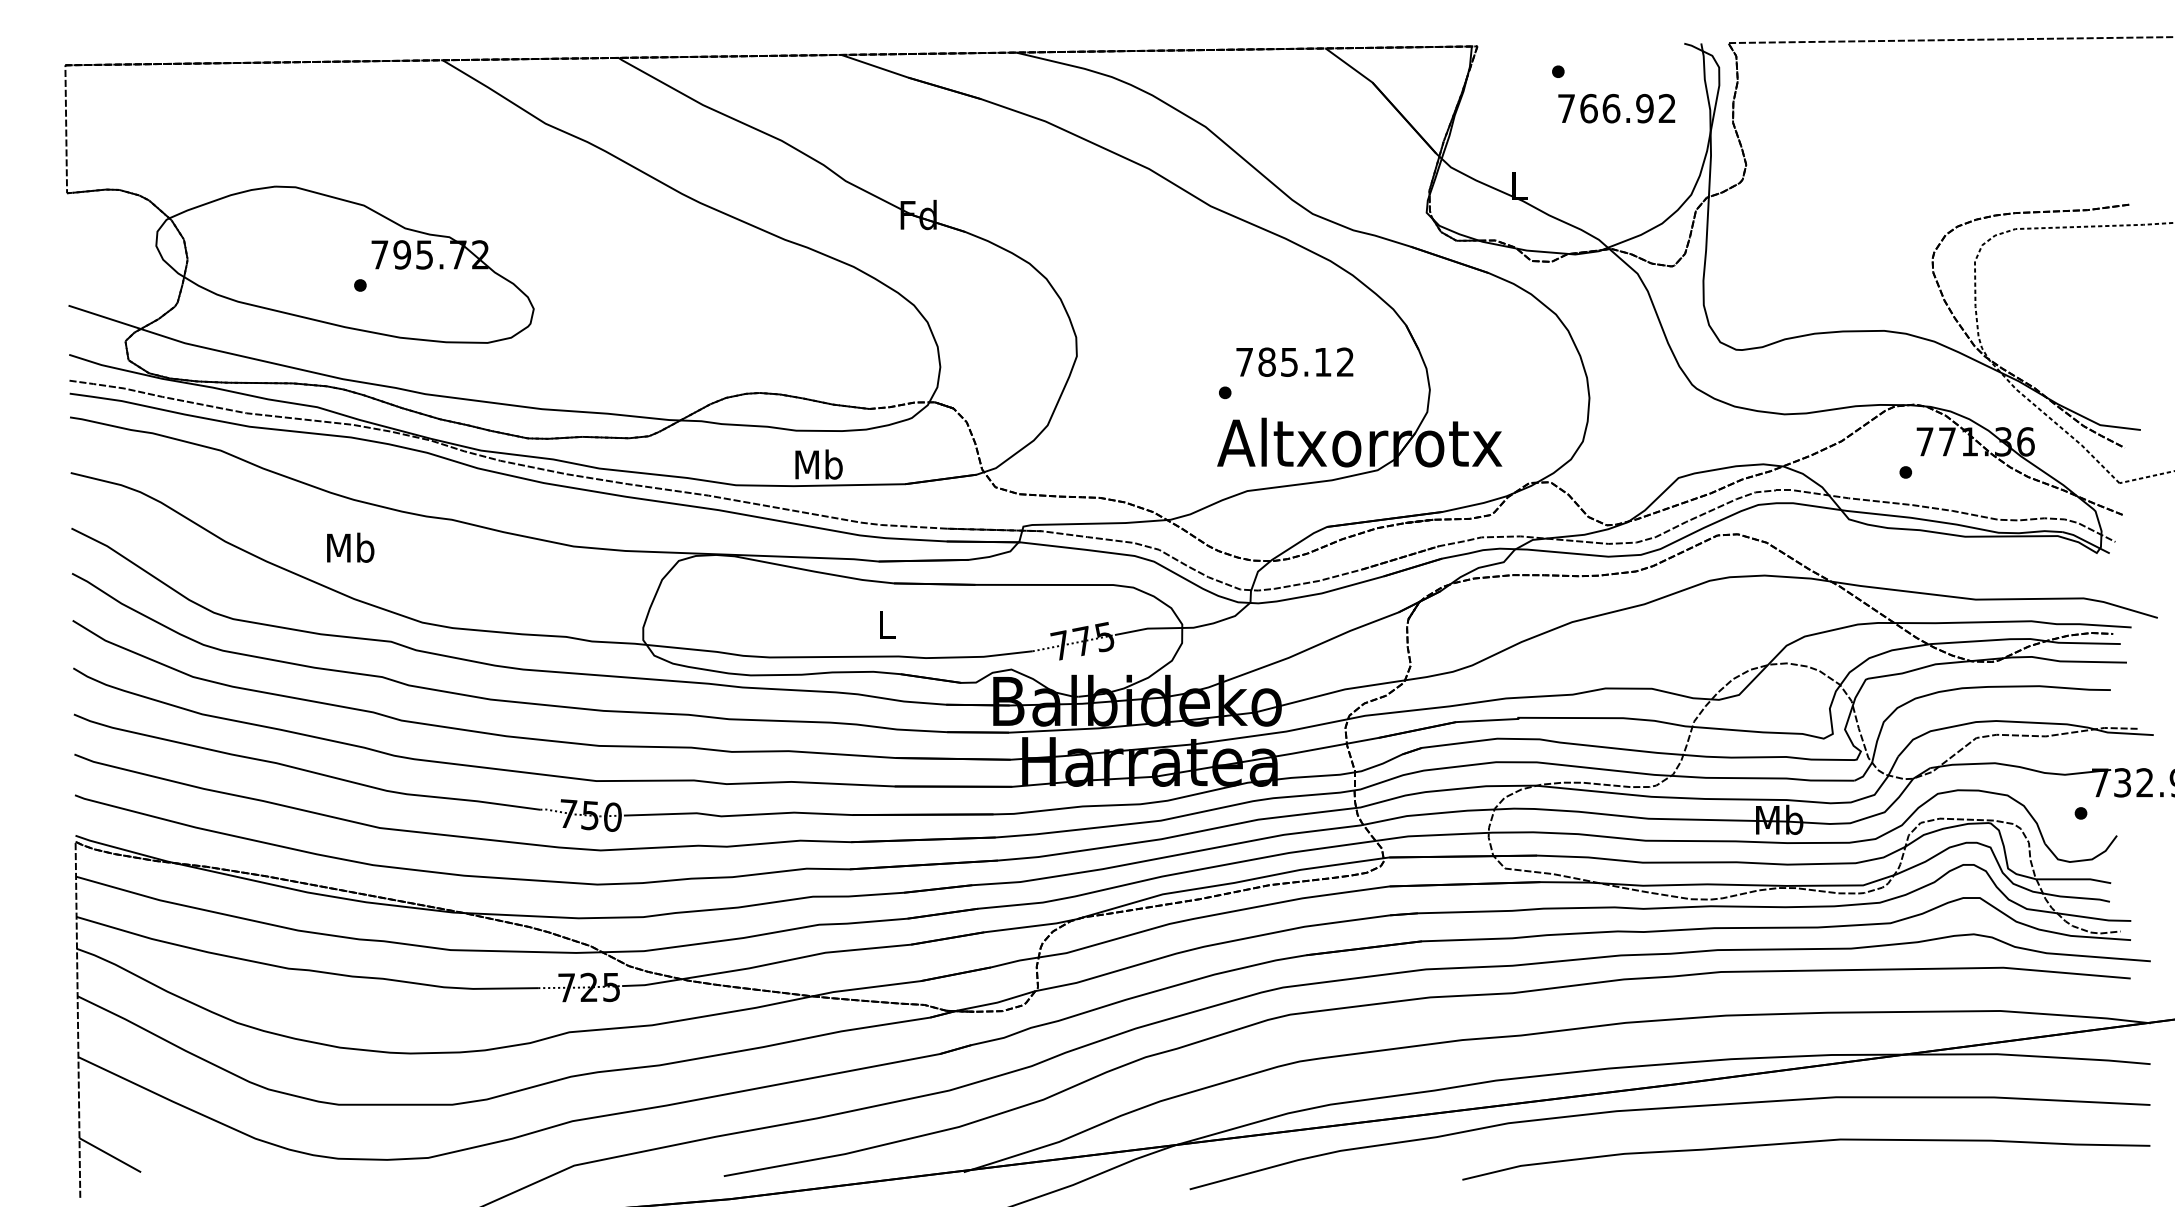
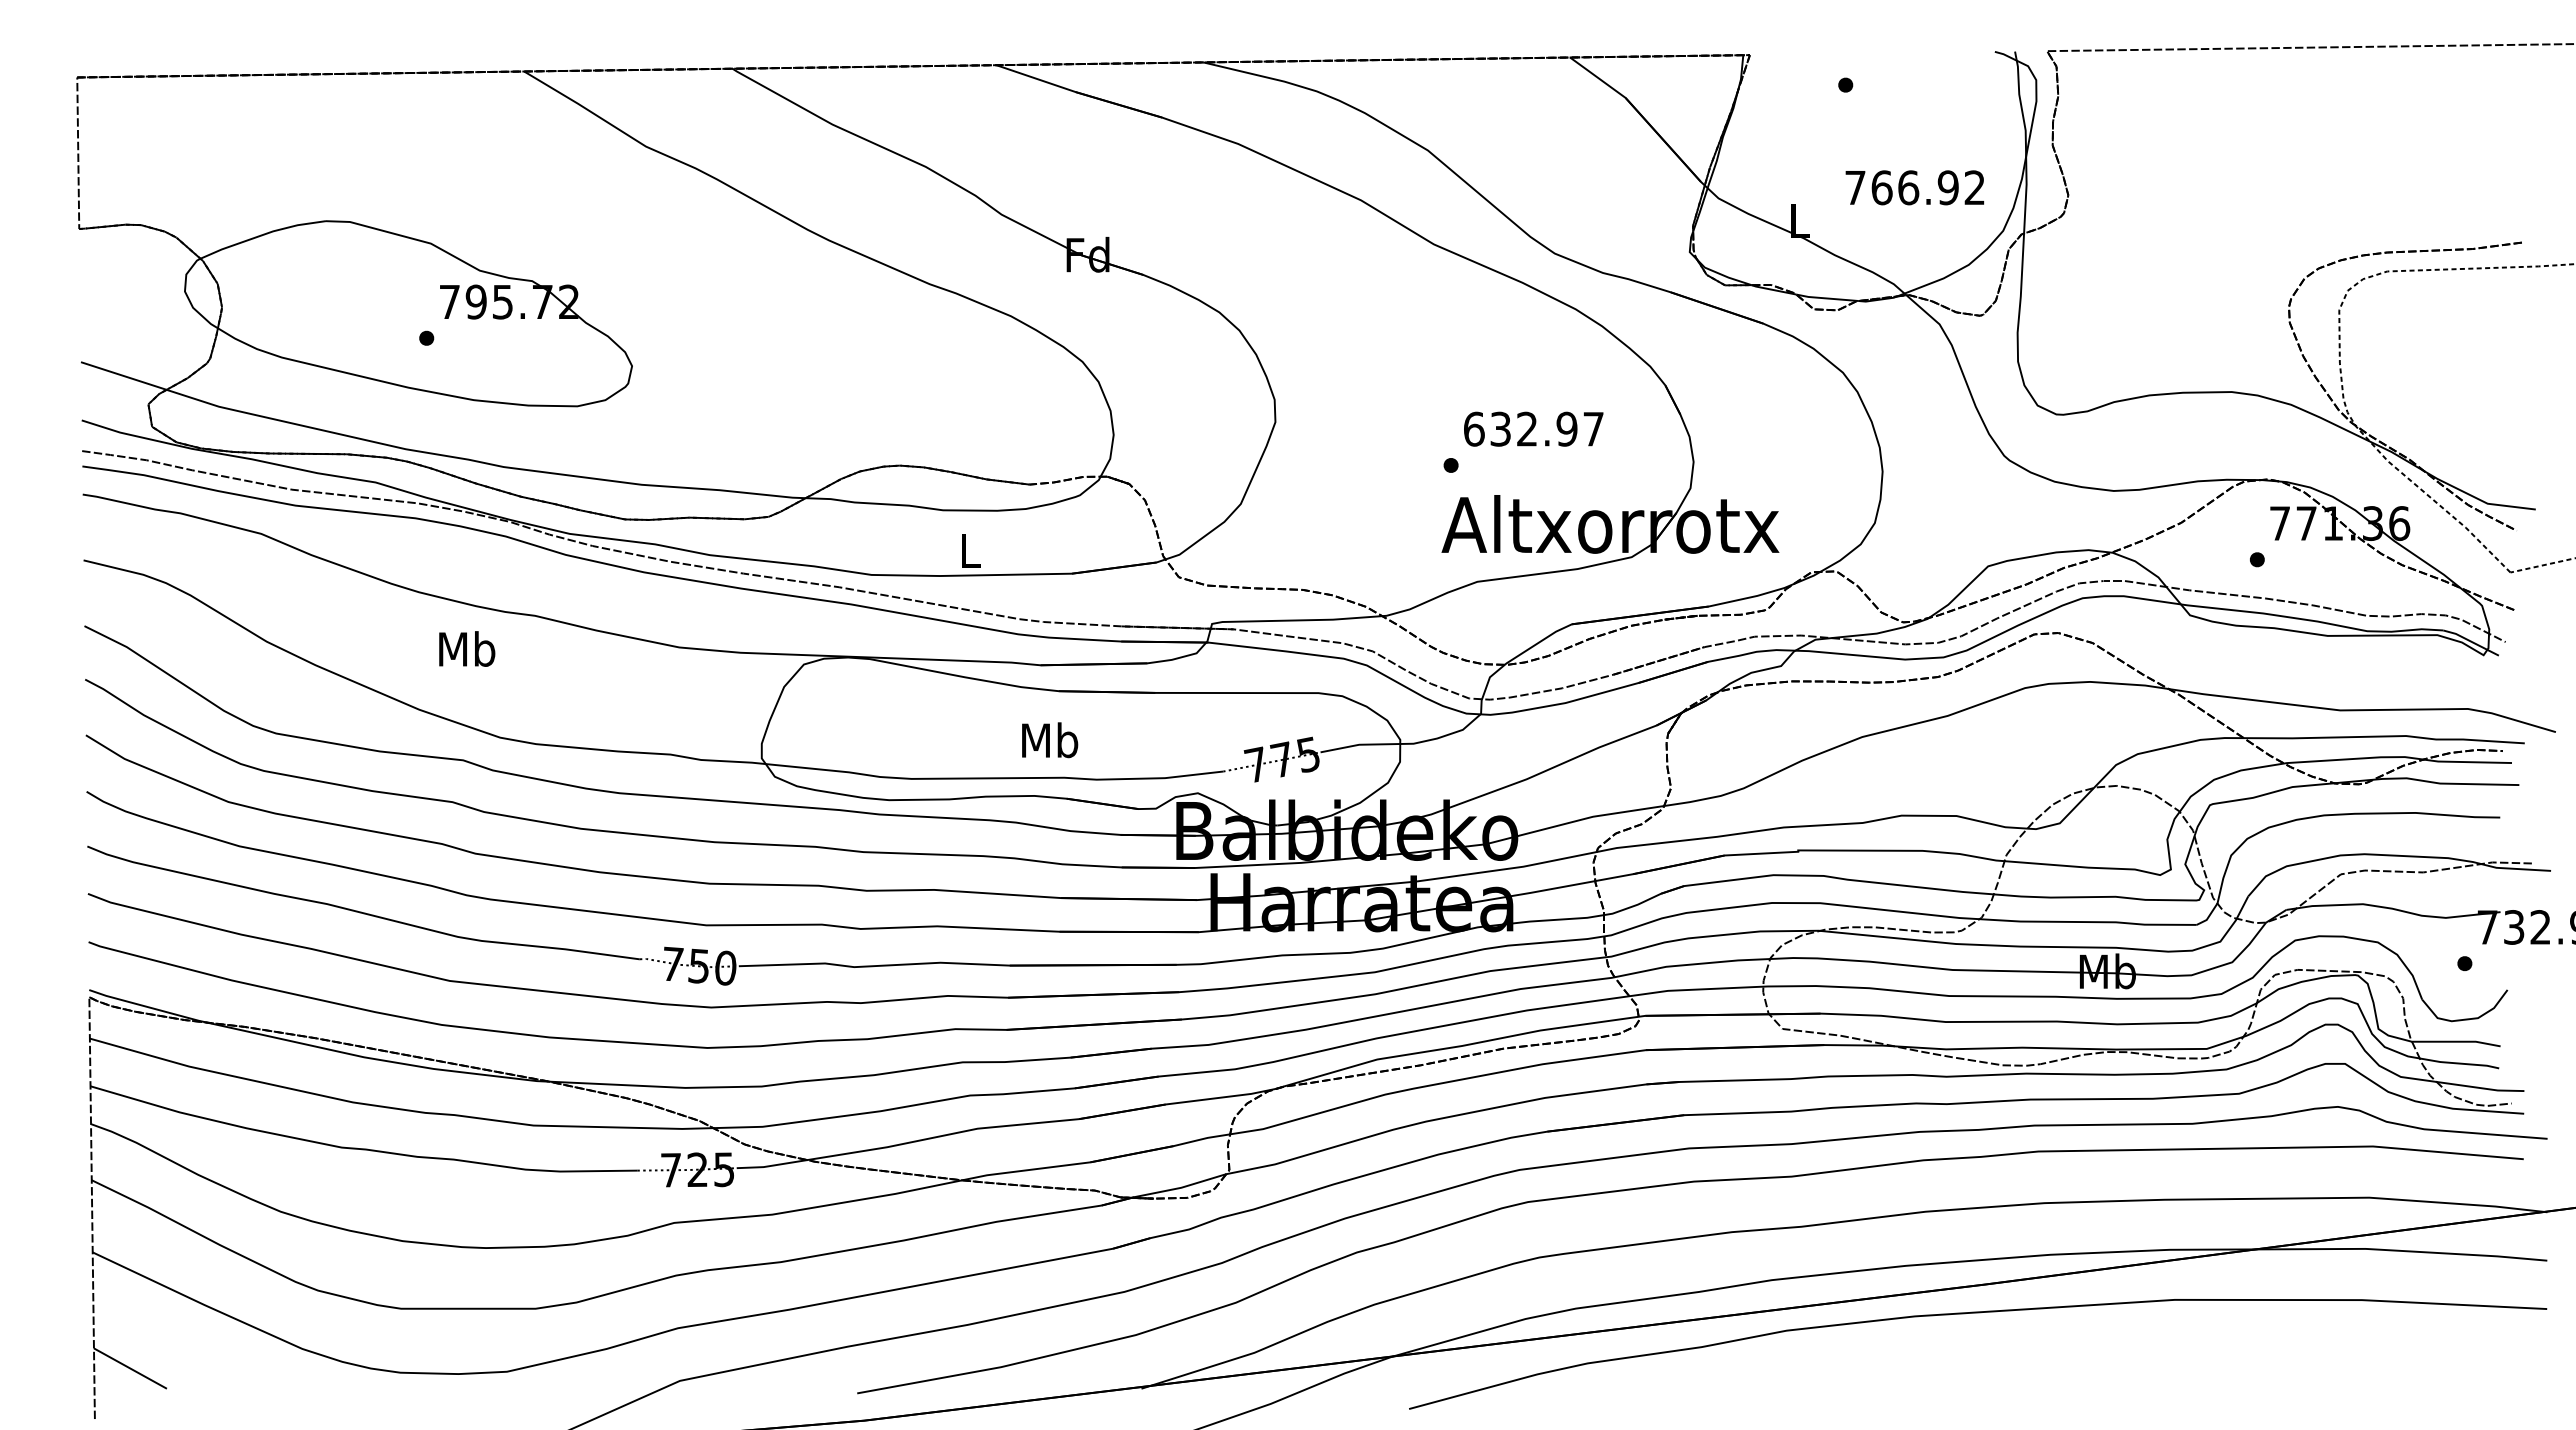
text: (1616, 108) -> (1914, 187), moved
text: (1294, 361) -> (1533, 428), 785.12 -> 632.97
text: (819, 464) -> (970, 550), Mb -> L
text: (350, 547) -> (467, 648), moved
text: (887, 625) -> (1050, 740), L -> Mb
curve: (1802, 1143) -> (2135, 1354), removed

